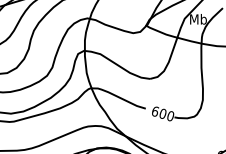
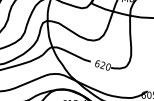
text: (162, 113) -> (102, 65), 600 -> 620

